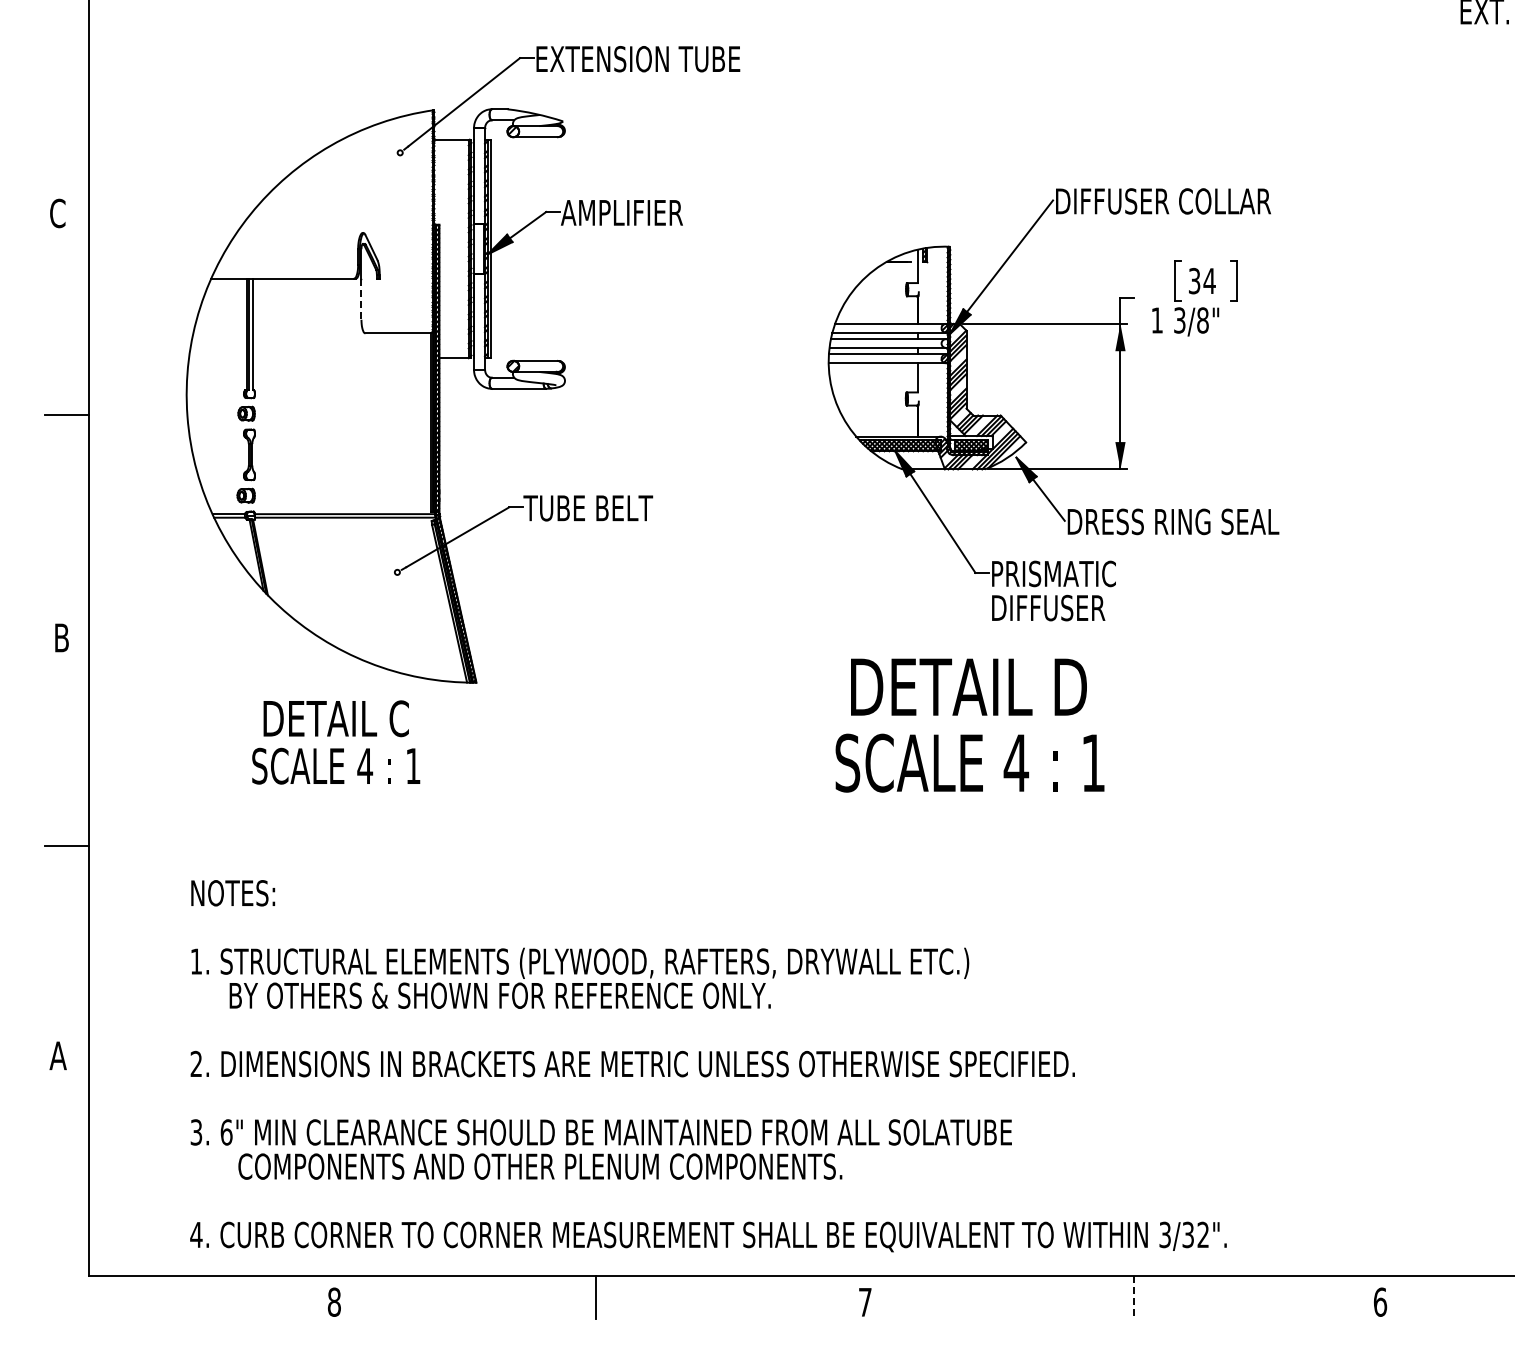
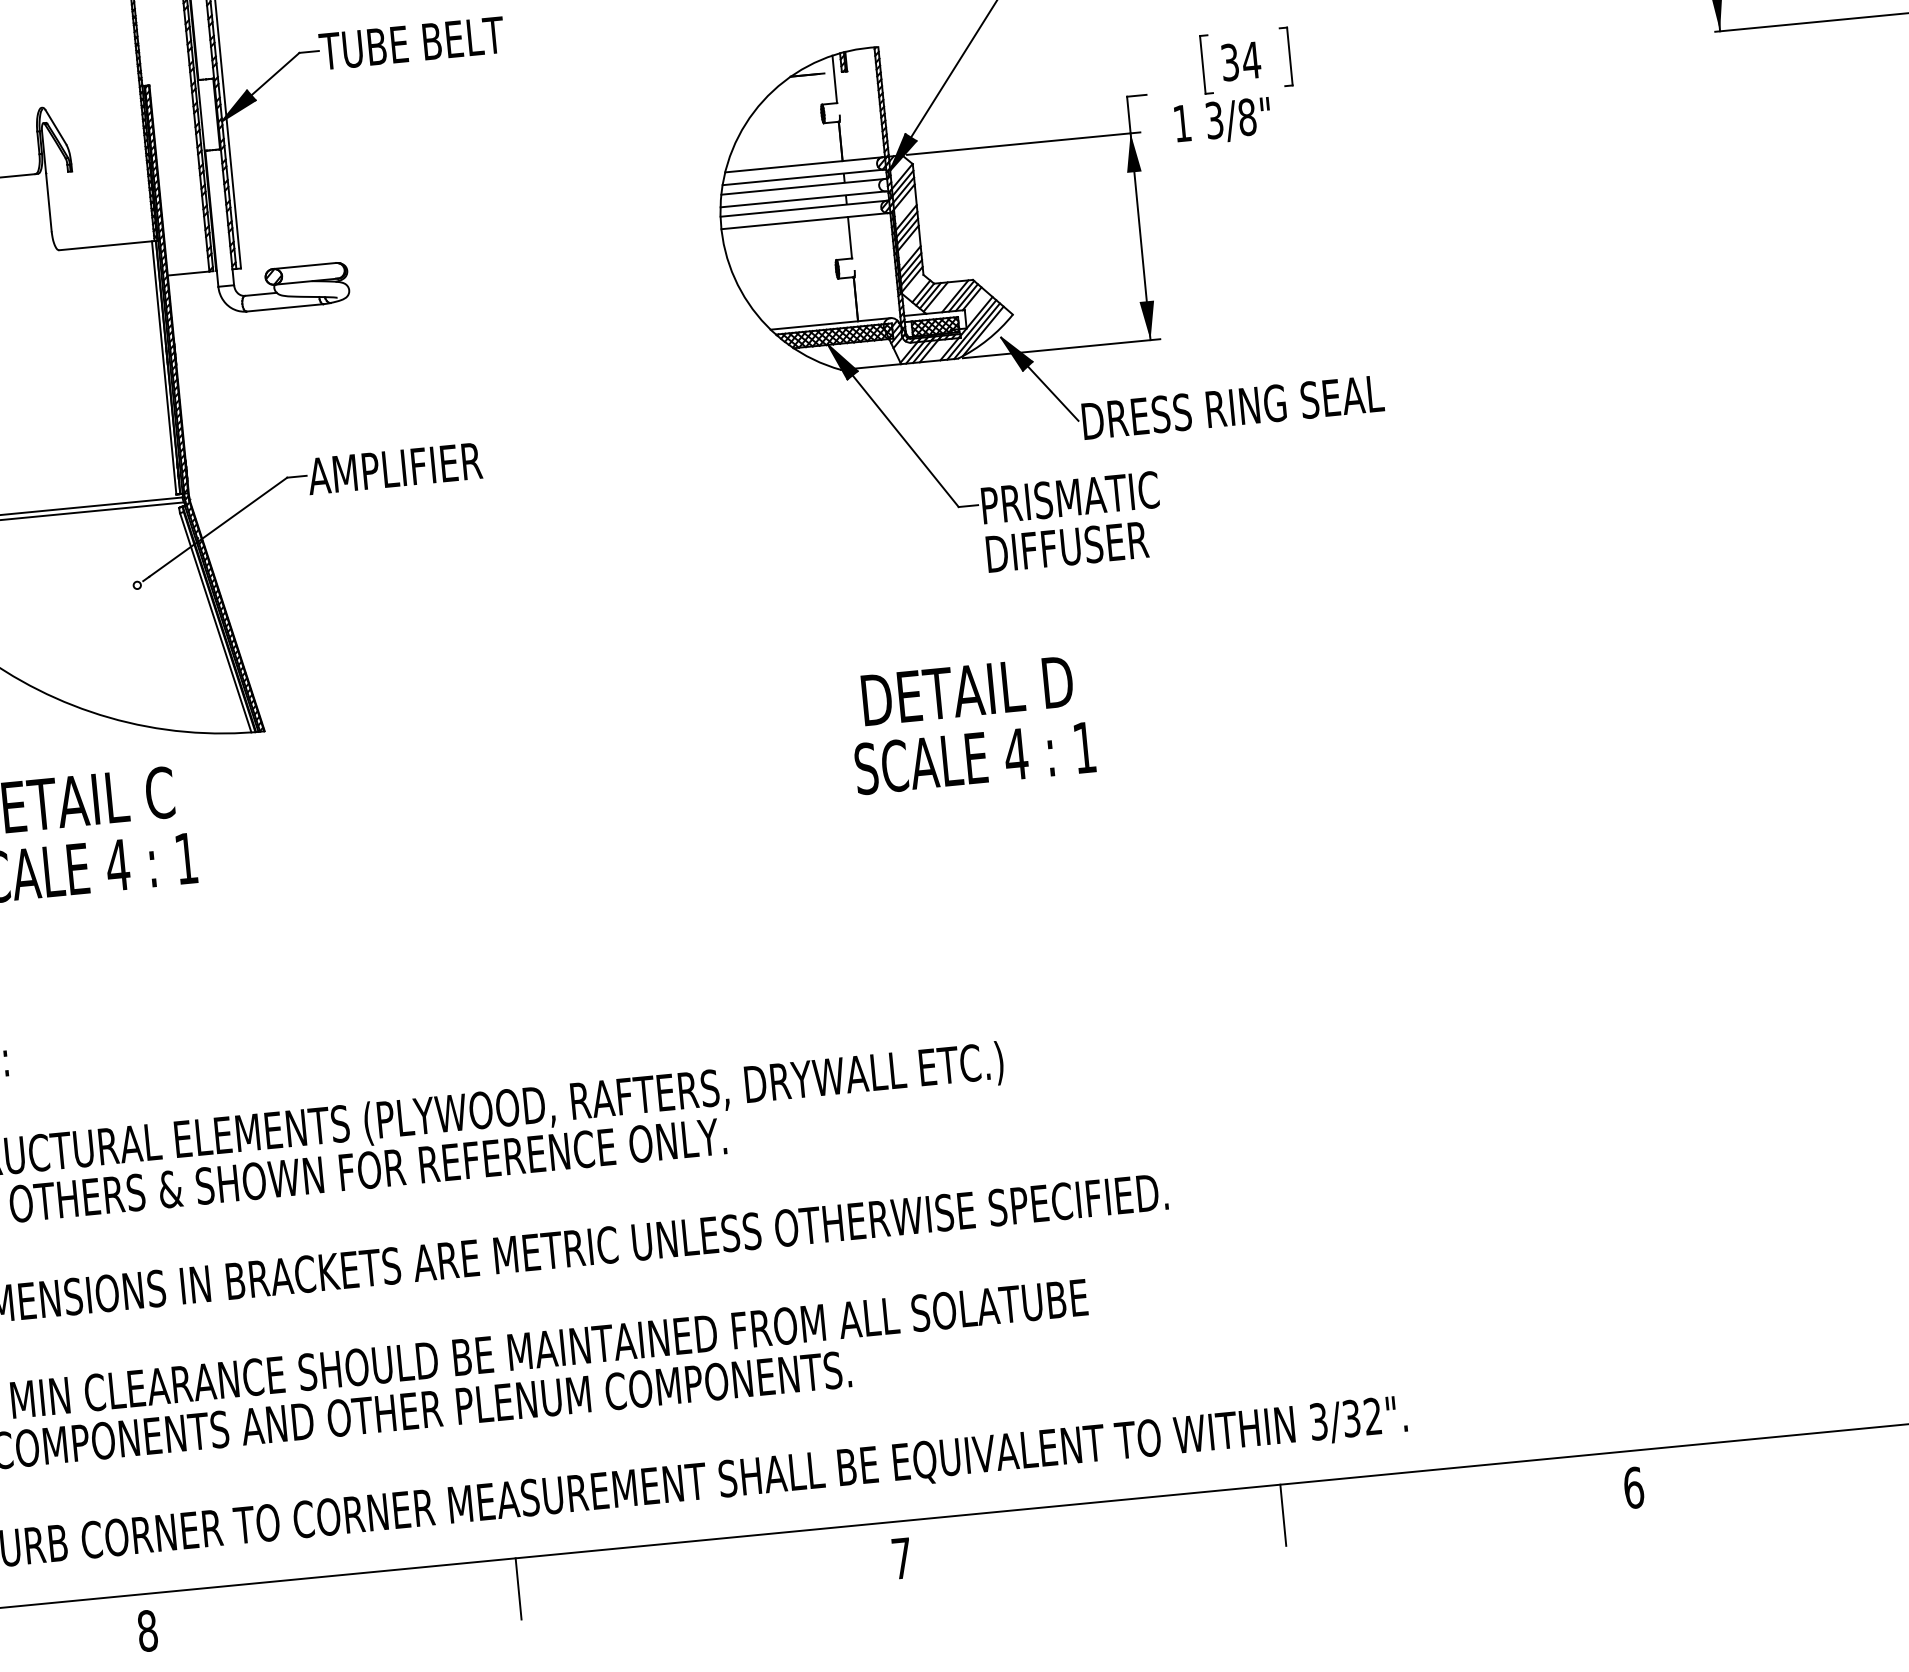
text: (625, 213) -> (412, 44), AMPLIFIER -> TUBE BELT
line: (361, 299) -> (48, 202), dashed -> solid
text: (588, 508) -> (400, 468), TUBE BELT -> AMPLIFIER
part: (969, 725) -> (971, 724), size x0.62
line: (1134, 1297) -> (1283, 1514), dashed -> solid

